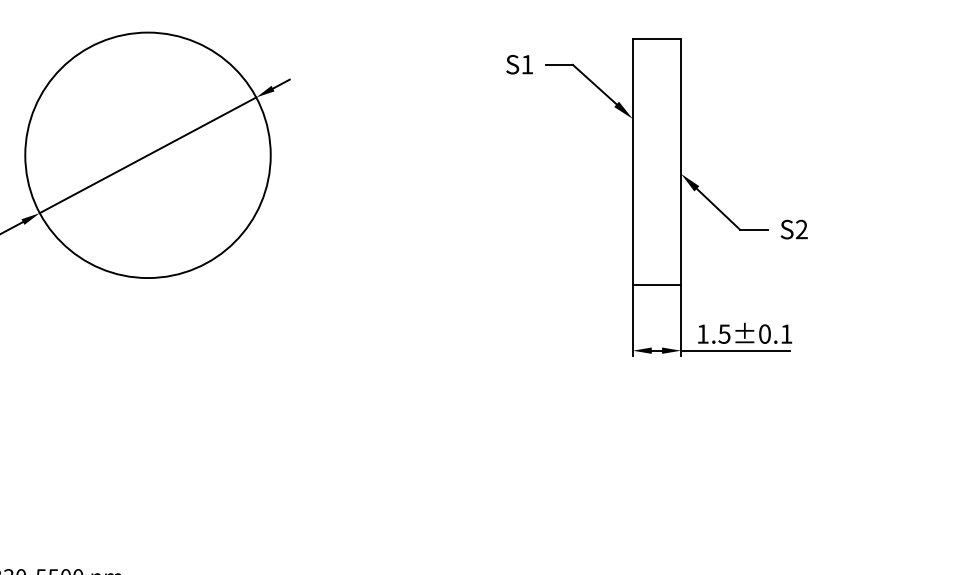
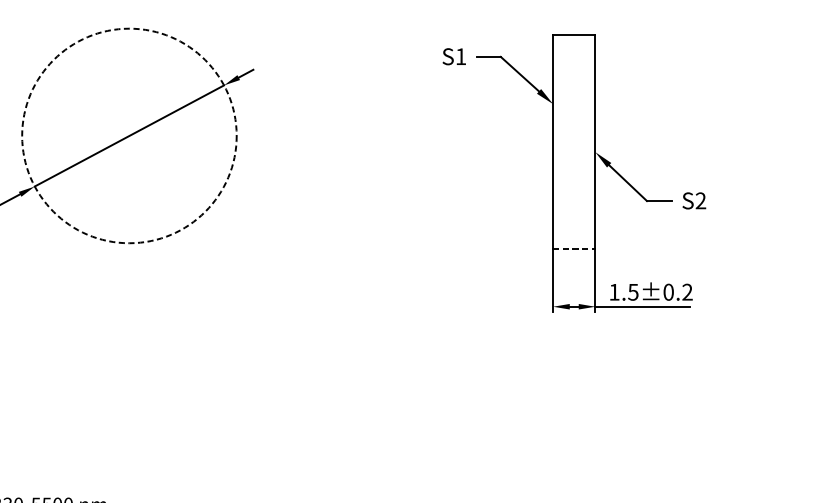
circle: (147, 155) -> (128, 136), solid -> dashed
line: (657, 284) -> (574, 248), solid -> dashed
text: (786, 333) -> (687, 291), 1.5±0.1 -> 1.5±0.2

